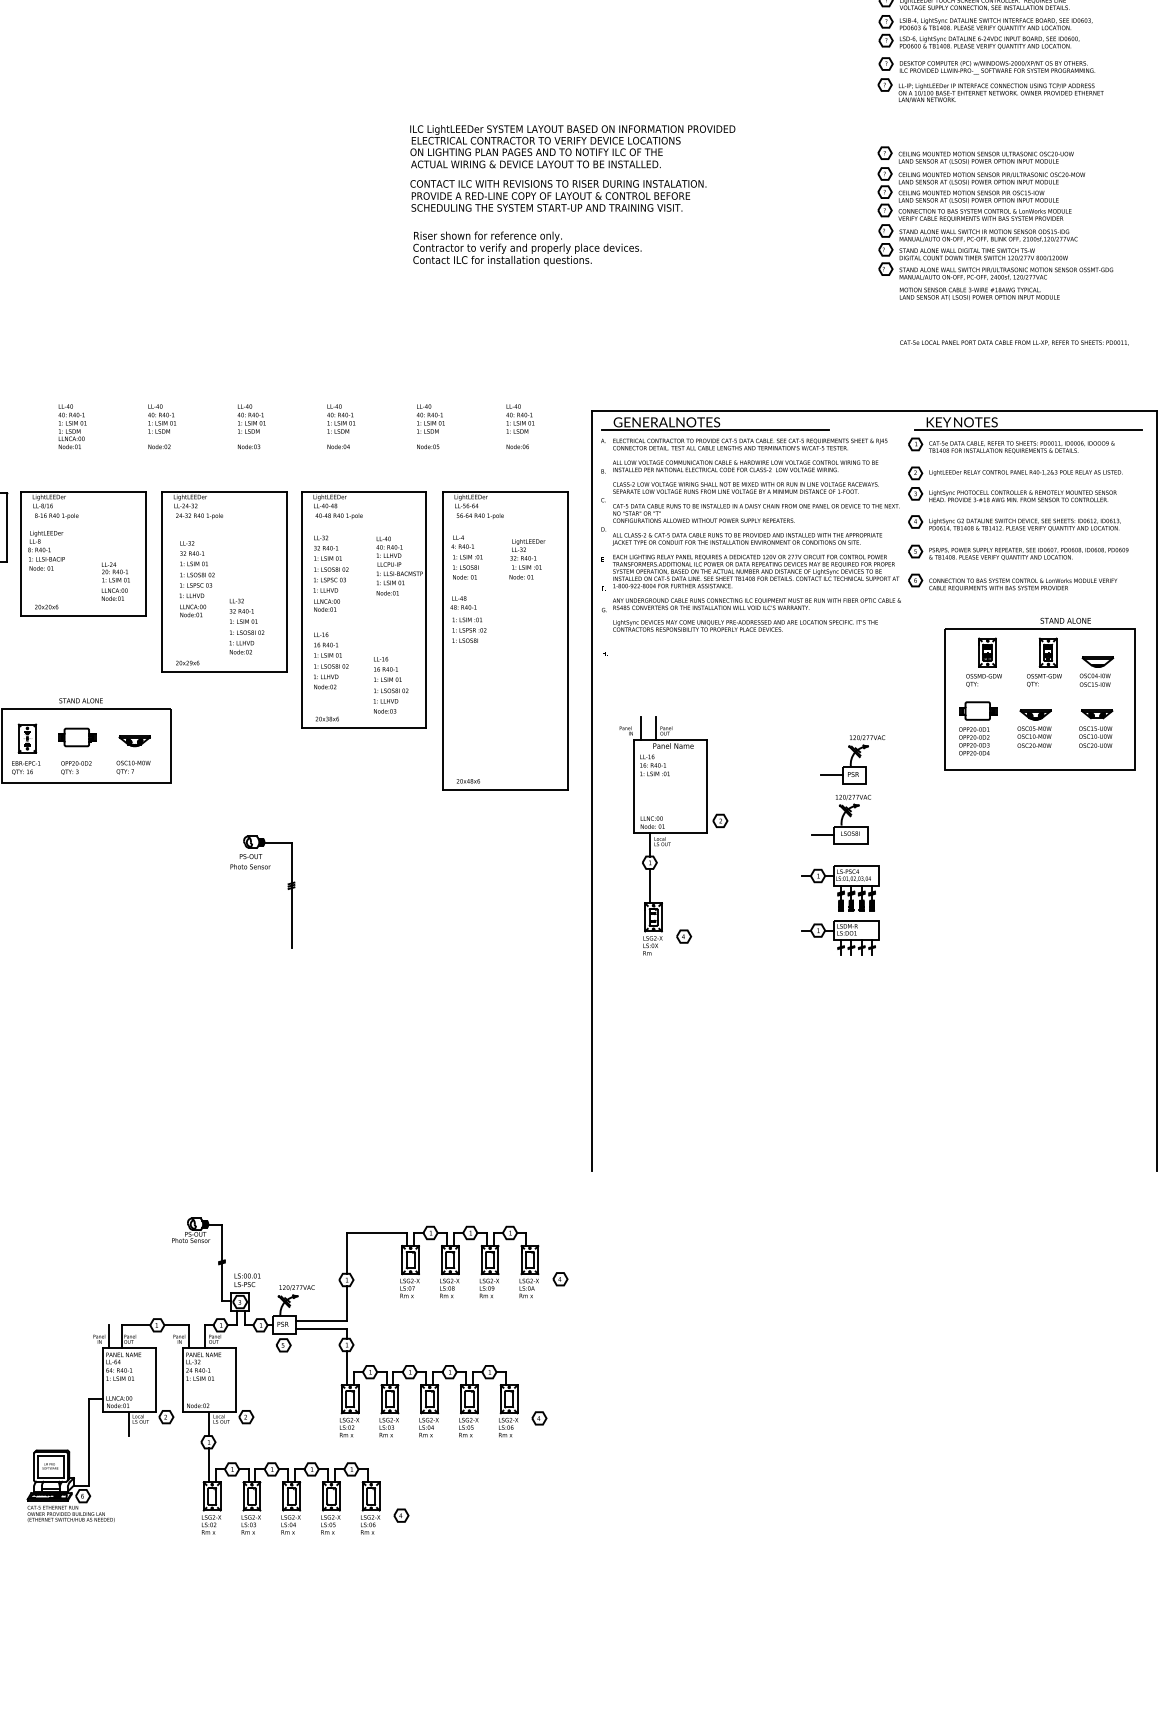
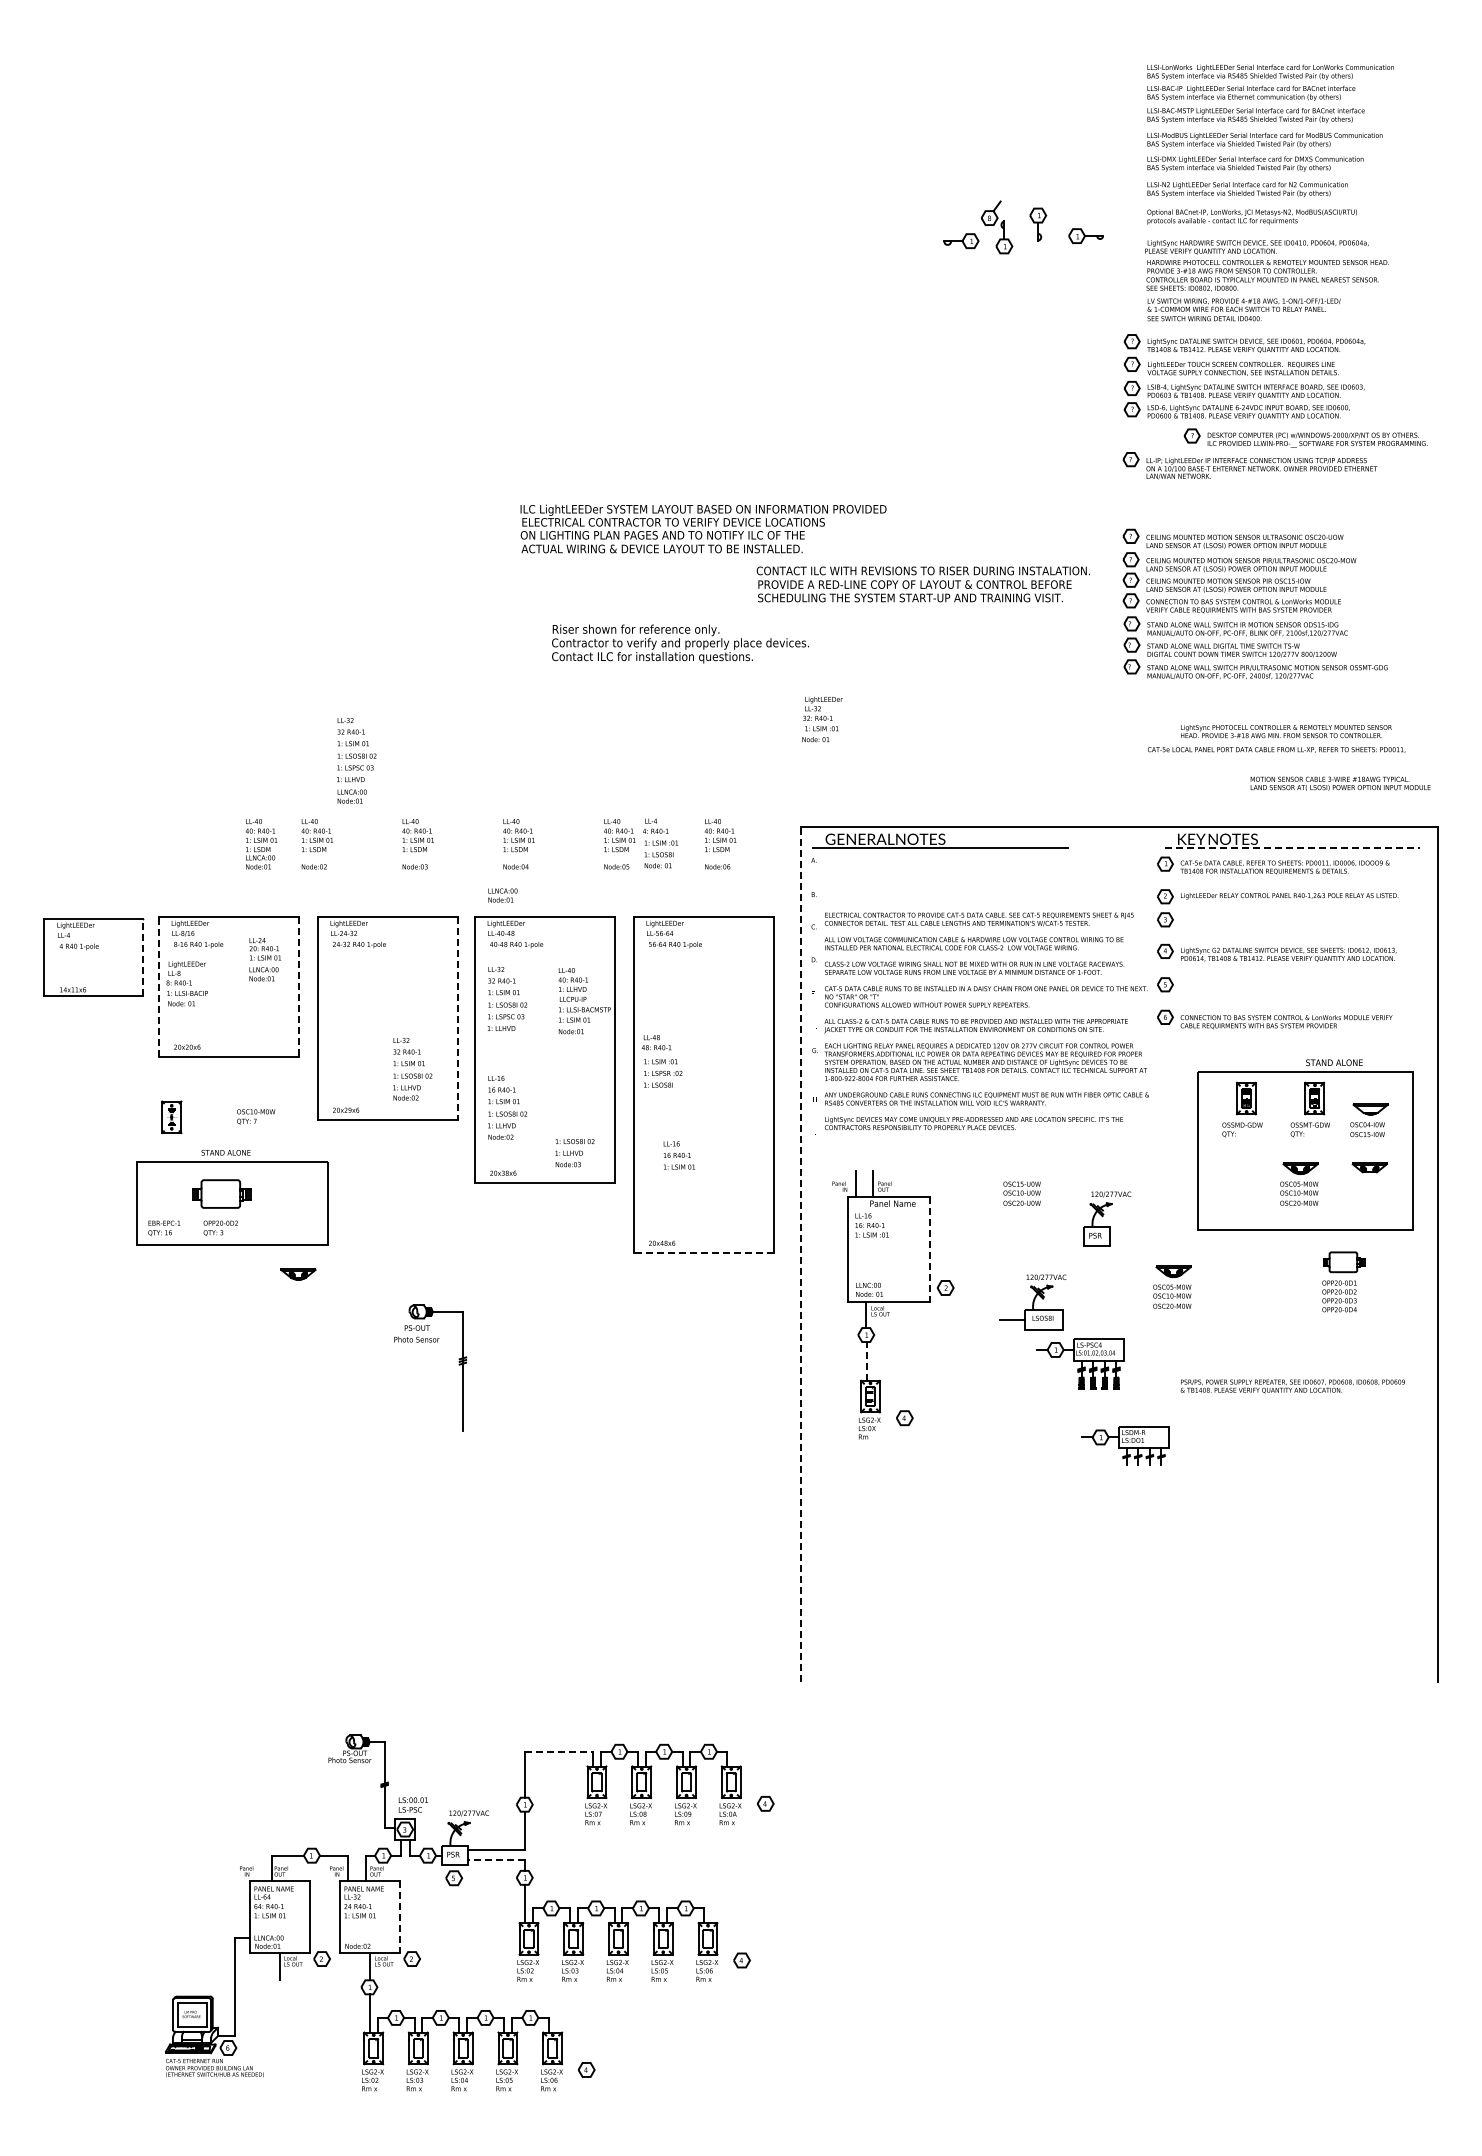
part: (986, 65) -> (1305, 437), moved
text: (572, 146) -> (703, 528), moved
text: (557, 195) -> (922, 584), moved
text: (527, 248) -> (680, 643), moved
text: (979, 293) -> (1340, 783), moved
text: (72, 426) -> (261, 844), moved
line: (1028, 430) -> (1292, 848), solid -> dashed
text: (1023, 496) -> (1286, 731), moved
line: (6, 527) -> (142, 957), solid -> dashed
text: (756, 535) -> (986, 1021), moved
line: (21, 553) -> (158, 986), solid -> dashed
line: (145, 553) -> (298, 987), solid -> dashed
text: (1028, 553) -> (1292, 1386), moved
text: (467, 557) -> (660, 843), moved
text: (527, 559) -> (822, 719), moved
text: (196, 578) -> (356, 760), moved
text: (116, 581) -> (265, 959), moved
line: (286, 581) -> (457, 1018), solid -> dashed
text: (326, 605) -> (502, 895), moved
text: (387, 669) -> (678, 1155), moved
part: (977, 728) -> (1343, 1281), moved
part: (77, 737) -> (222, 1193), size x1.4
text: (1095, 737) -> (1021, 1193), moved
part: (27, 738) -> (171, 1117), moved
part: (134, 741) -> (298, 1274), moved
text: (133, 767) -> (256, 1116), moved
line: (832, 775) -> (1071, 1236), removed
line: (706, 786) -> (930, 1249), solid -> dashed
line: (505, 790) -> (703, 1253), solid -> dashed
line: (592, 790) -> (801, 1253), solid -> dashed
part: (841, 819) -> (1032, 1302), moved
part: (921, 819) -> (1172, 1286), added
line: (650, 885) -> (866, 1360), solid -> dashed
part: (840, 937) -> (1125, 1445), moved
line: (377, 1232) -> (559, 1751), solid -> dashed
line: (321, 1329) -> (496, 1860), solid -> dashed
line: (109, 1336) -> (258, 1868), removed
line: (236, 1380) -> (400, 1917), solid -> dashed

